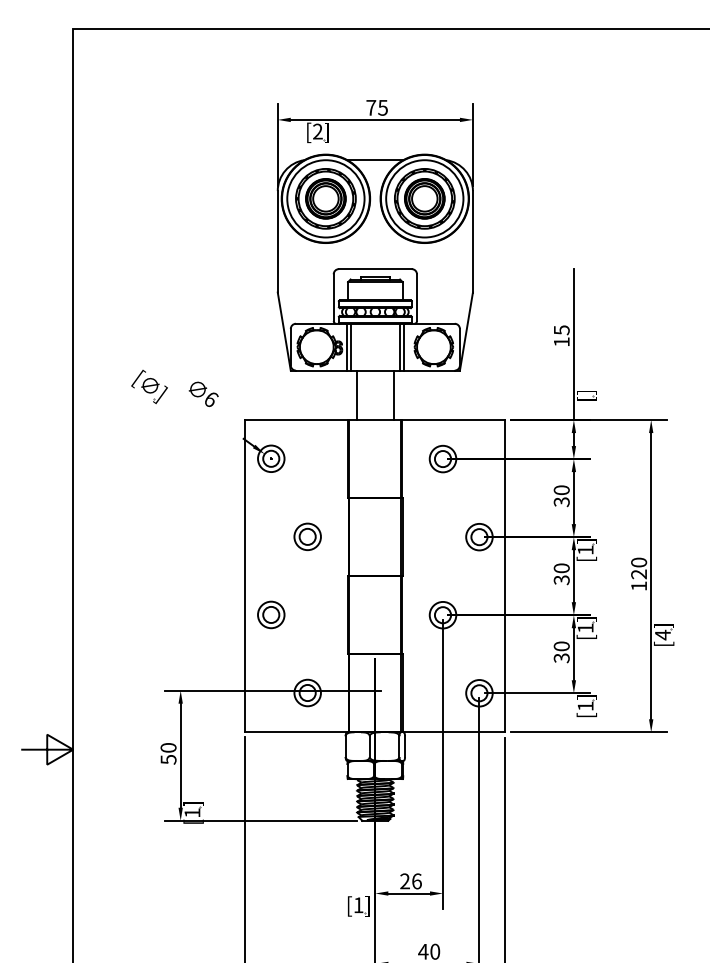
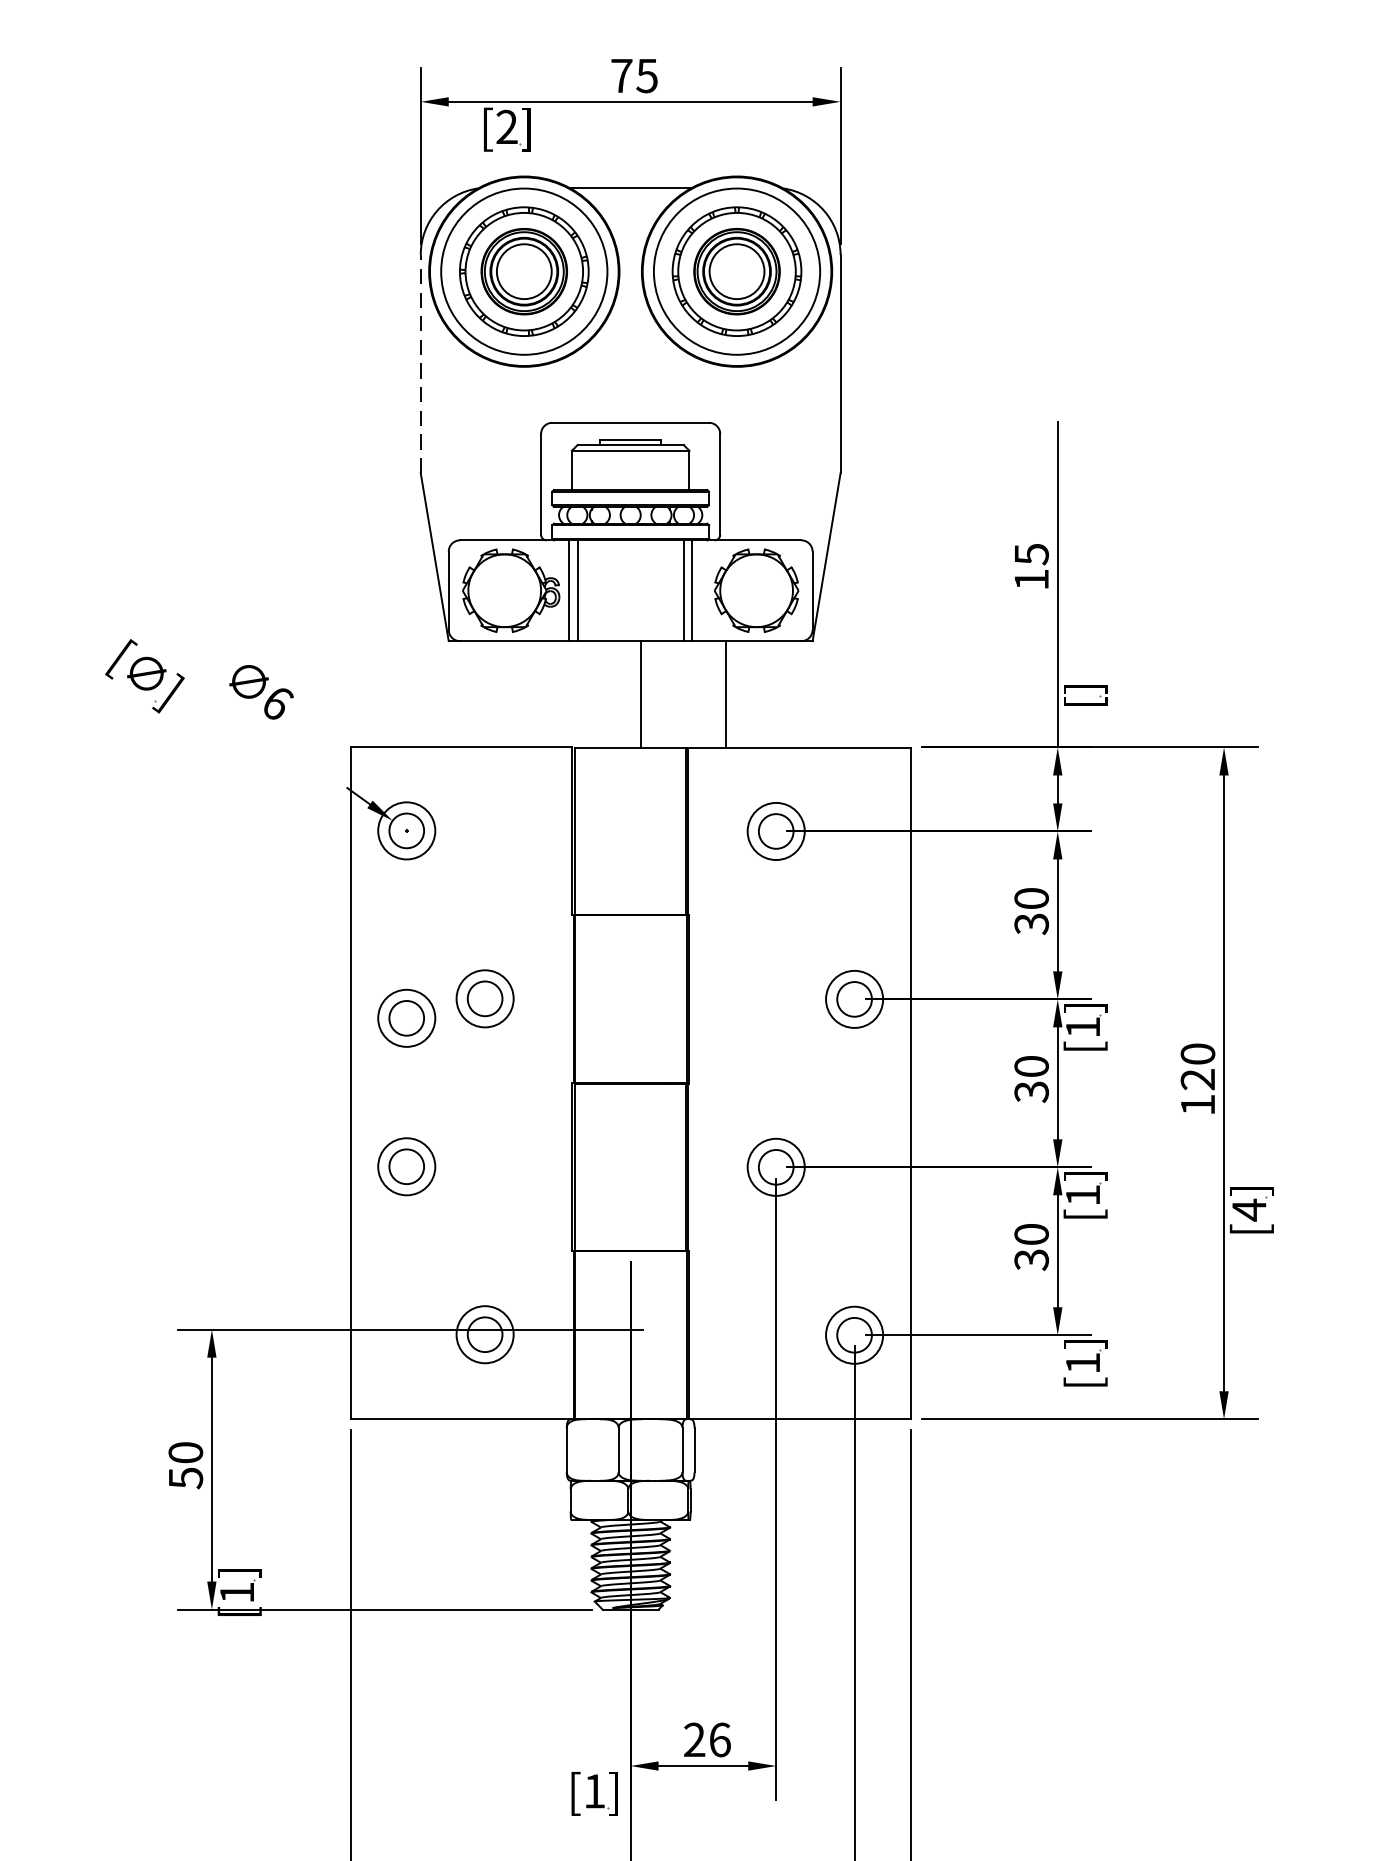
line: (277, 241) -> (420, 363), solid -> dashed
line: (357, 395) -> (641, 694), moved
line: (393, 395) -> (725, 694), moved
part: (271, 545) -> (407, 1017), added

